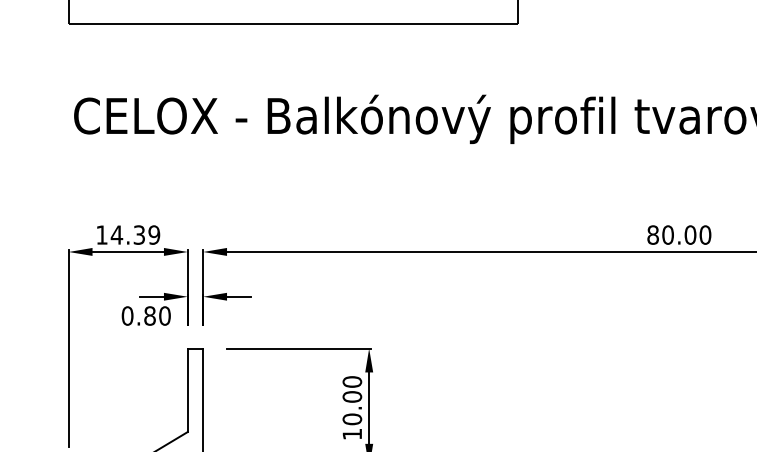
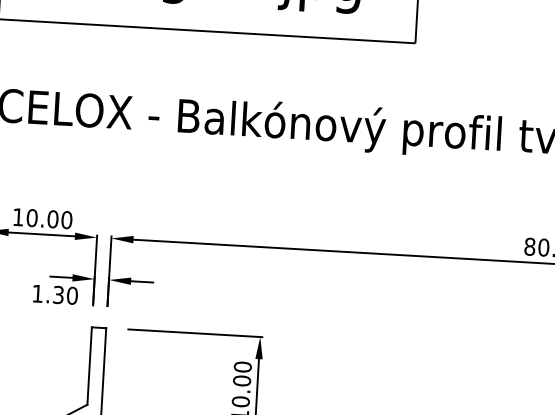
text: (135, 234) -> (49, 218), 14.39 -> 10.00
text: (138, 315) -> (47, 293), 0.80 -> 1.30

